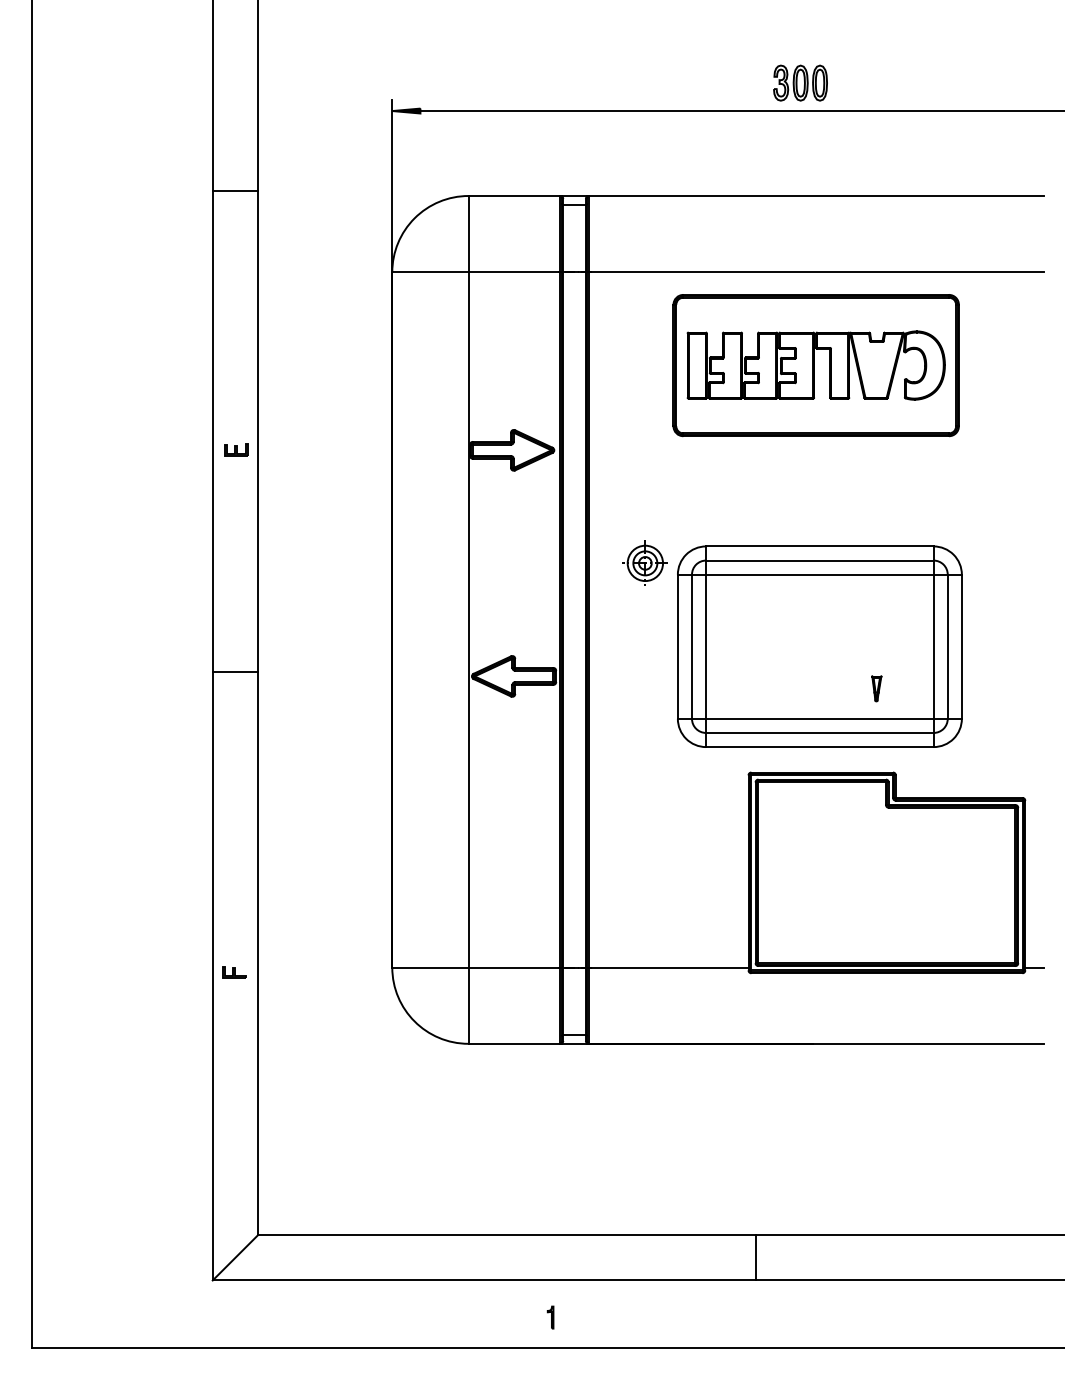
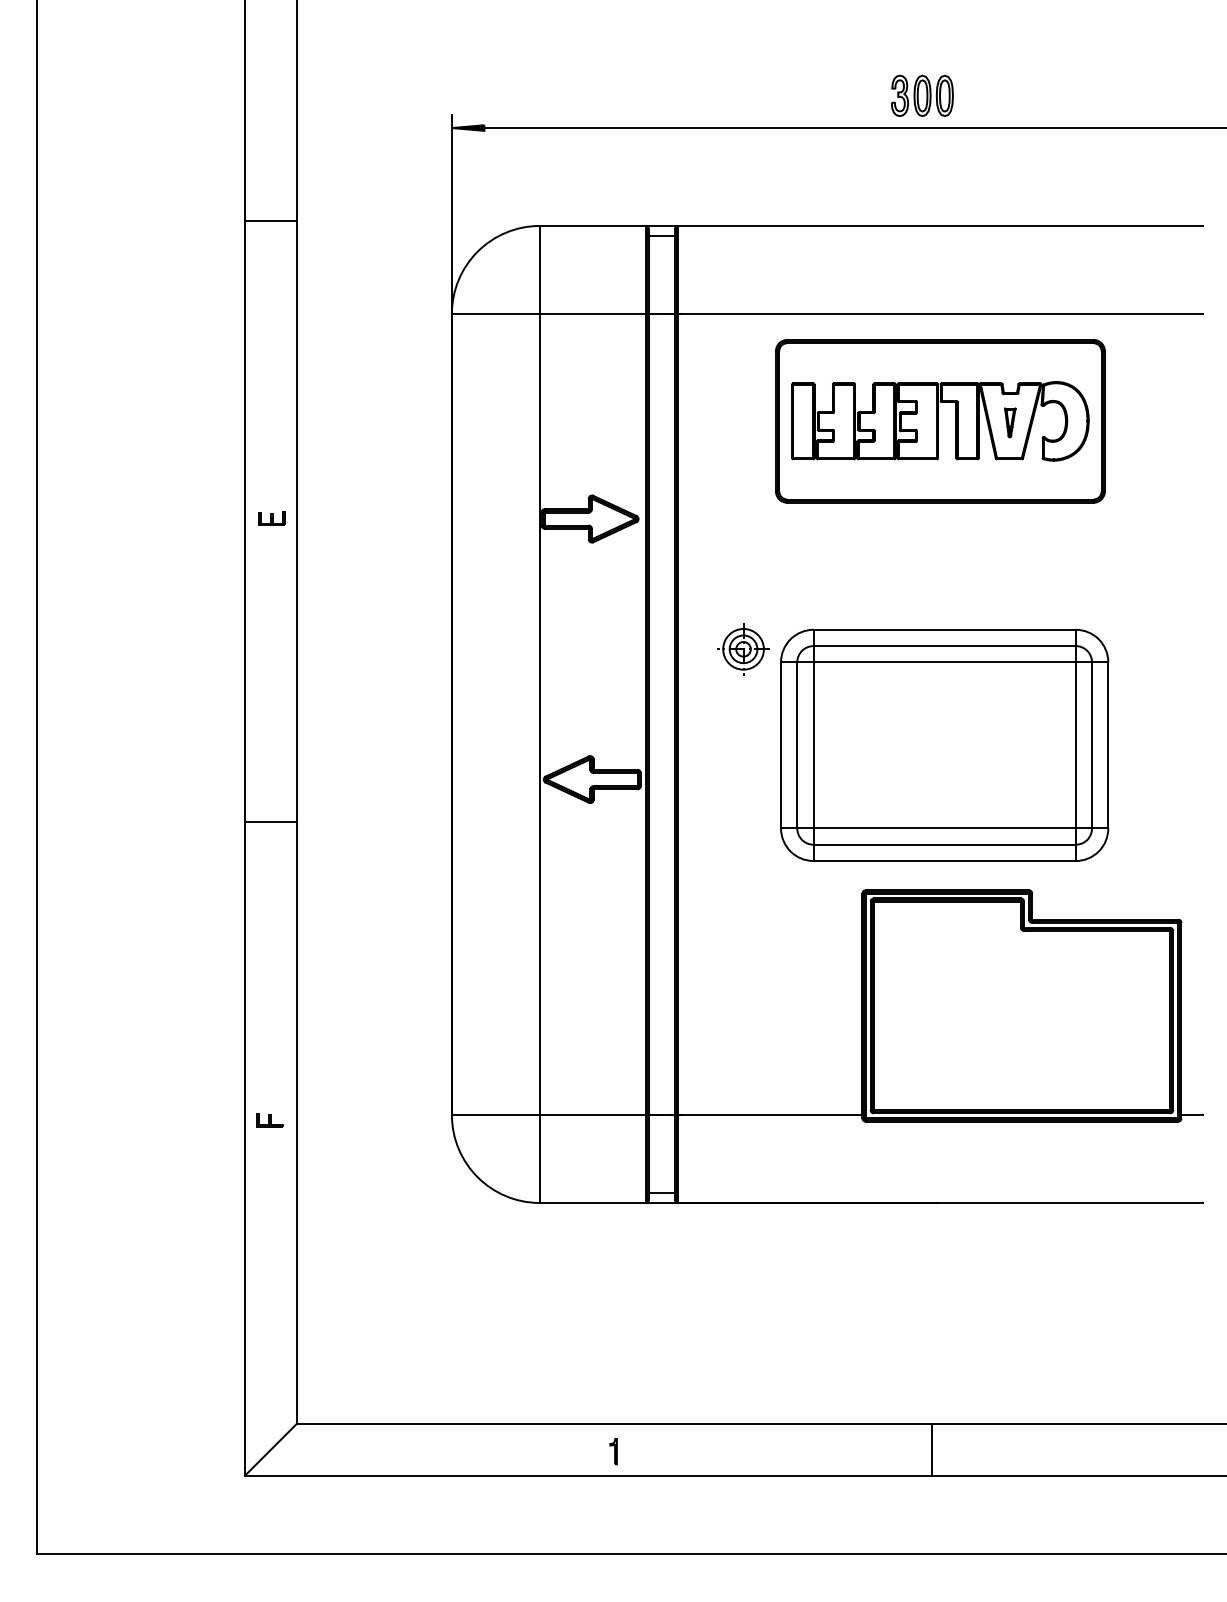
line: (234, 672) -> (270, 822), moved
part: (876, 688) -> (1009, 422), moved
line: (756, 1257) -> (932, 1449), moved
part: (550, 1317) -> (613, 1451), moved

